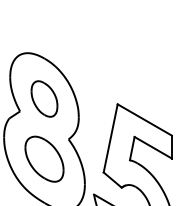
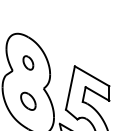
part: (44, 98) -> (28, 62), size x0.6
part: (44, 159) -> (28, 101), size x0.6

